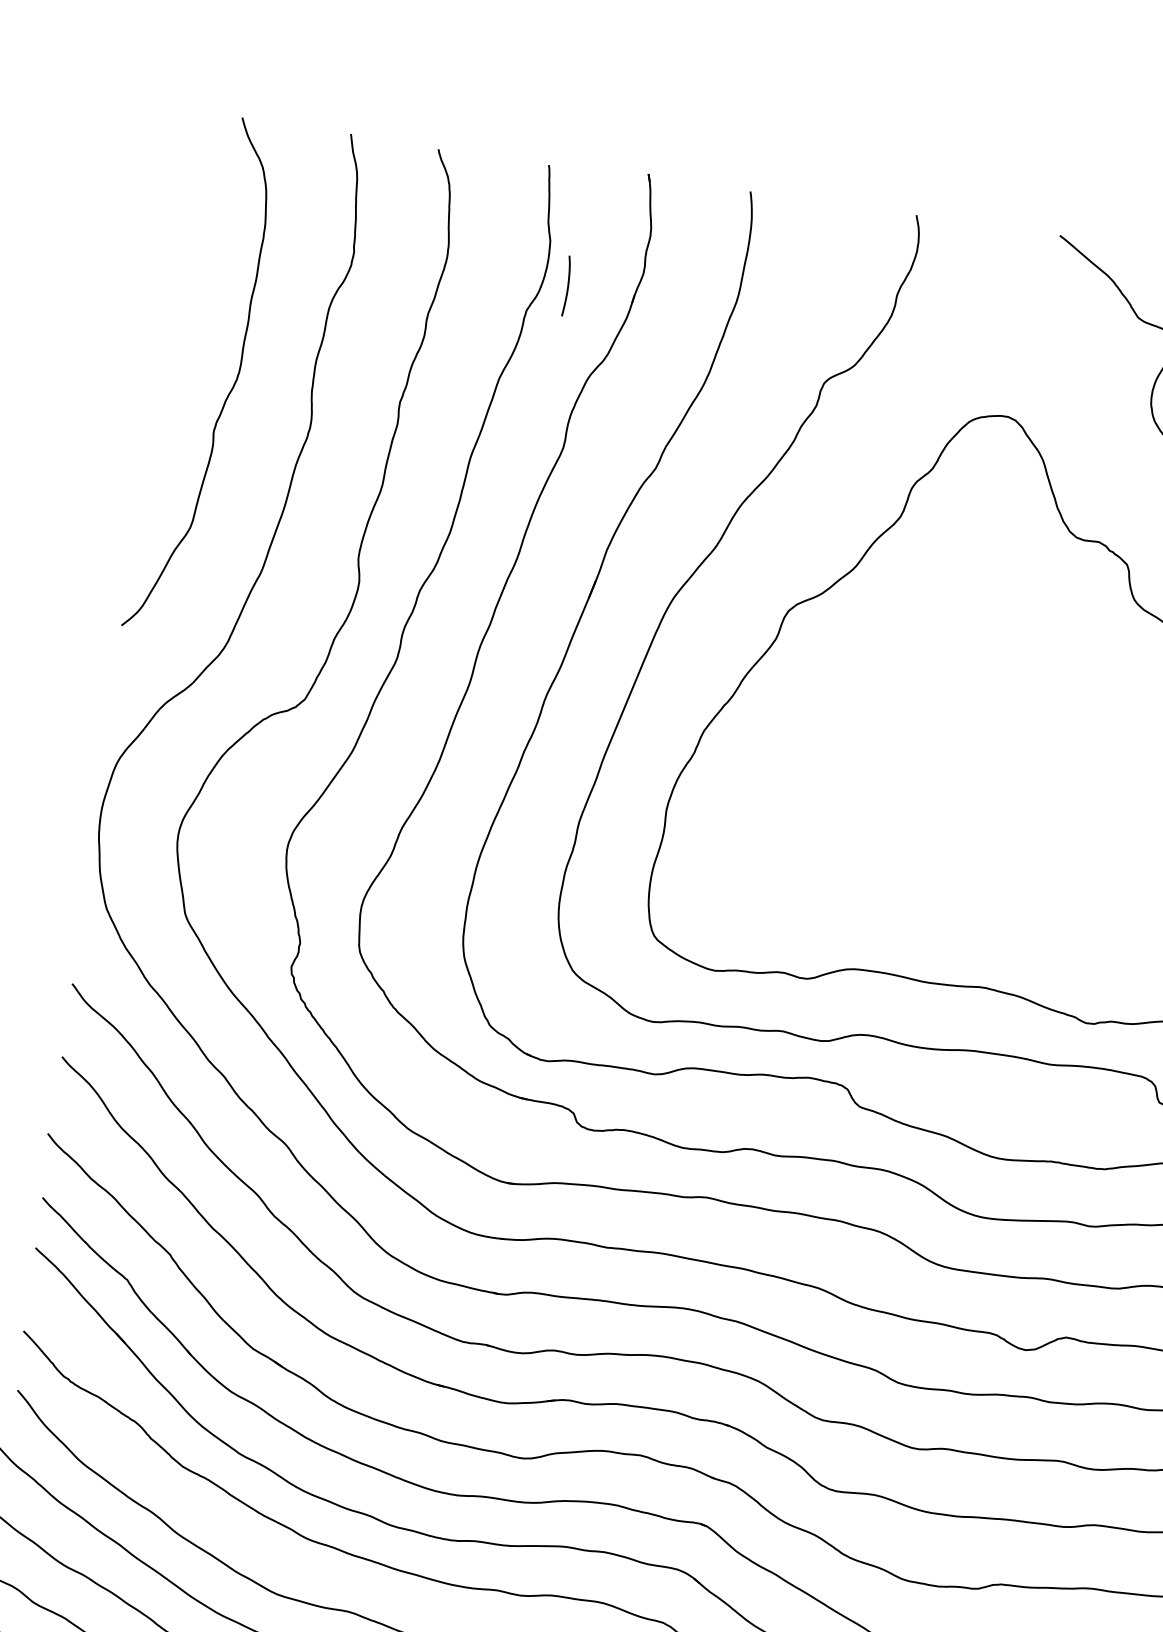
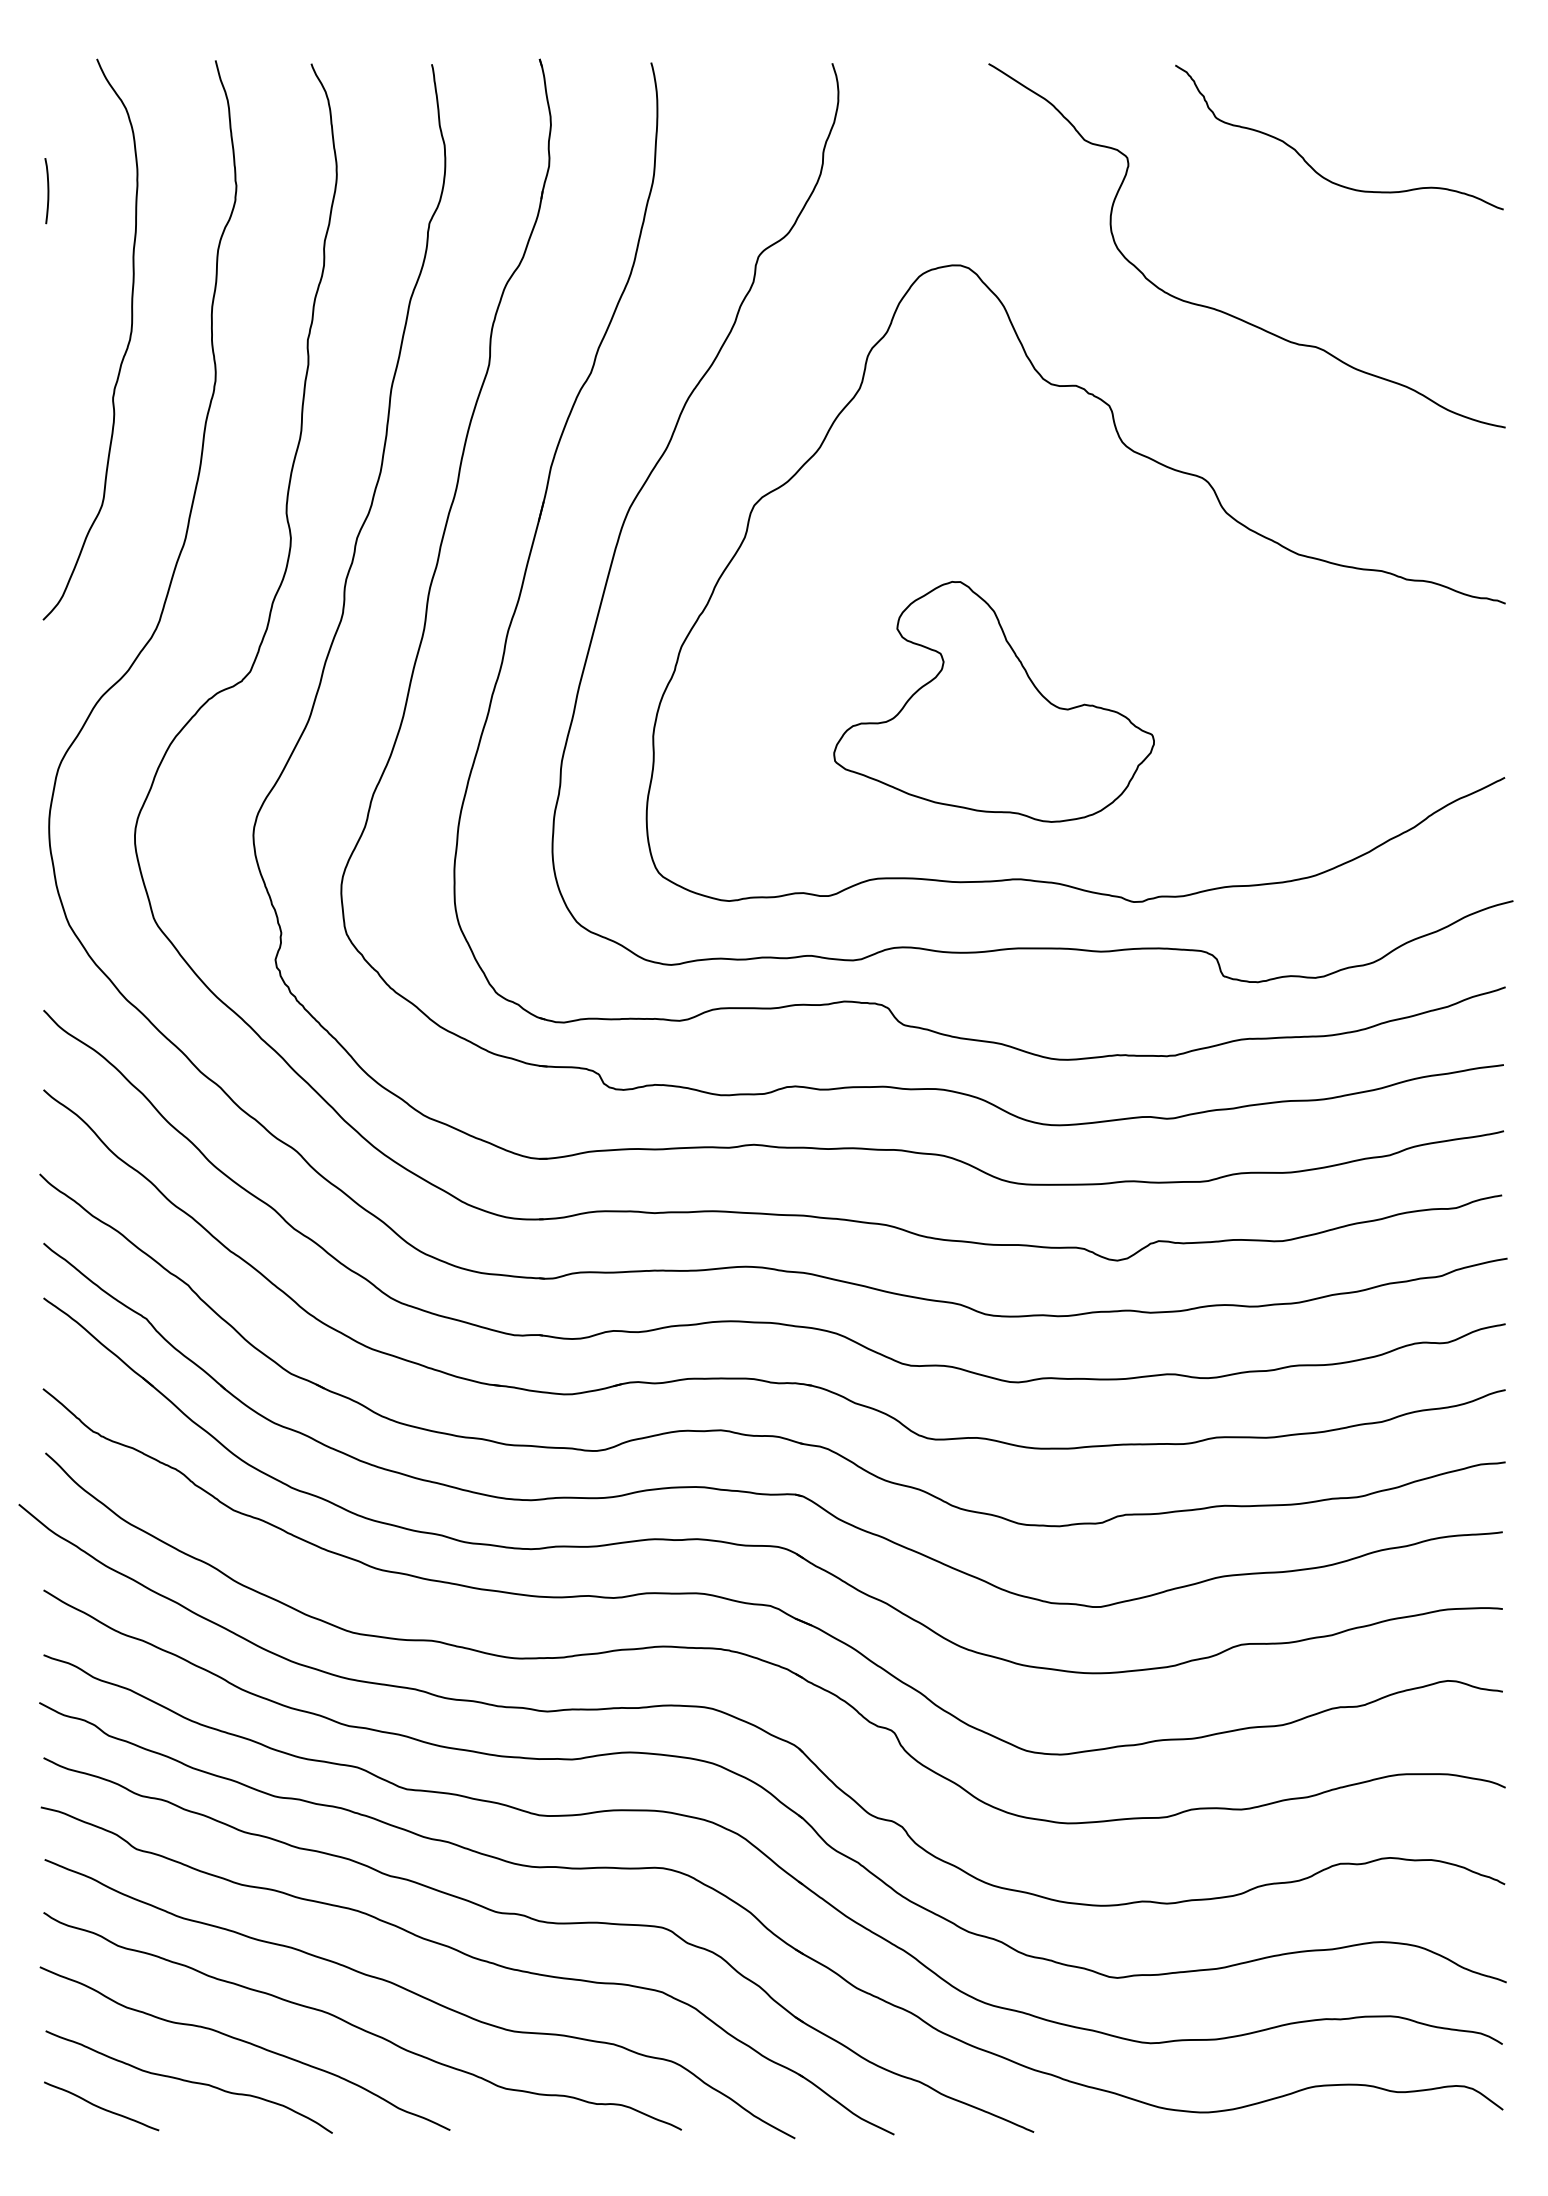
curve: (567, 286) -> (47, 191), moved
part: (983, 821) -> (993, 701), added

